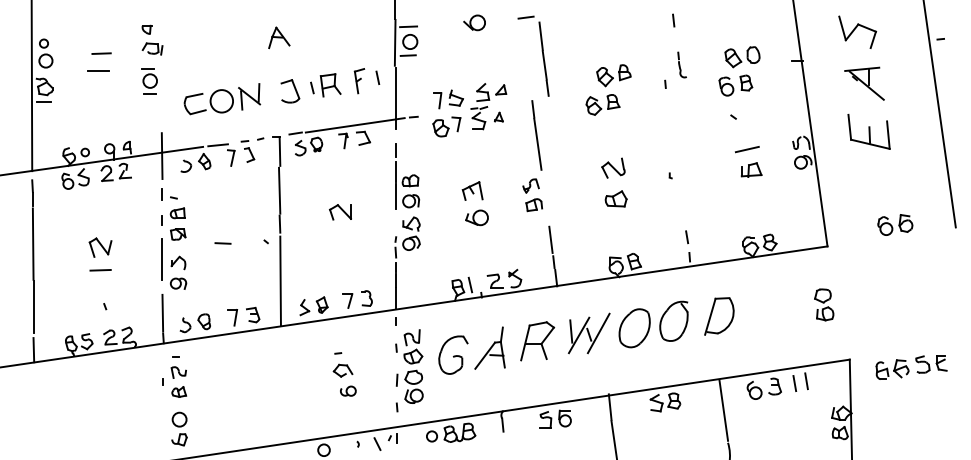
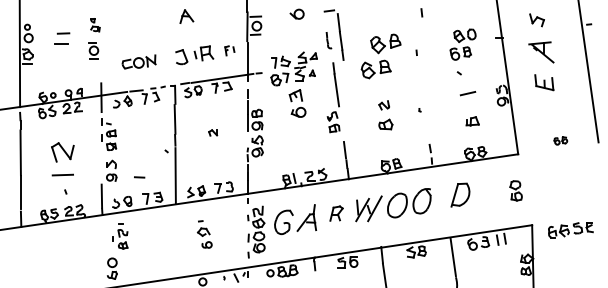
part: (856, 32) -> (536, 20), size x0.6
part: (278, 37) -> (186, 16), moved
part: (152, 40) -> (95, 25), size x0.7
part: (681, 64) -> (328, 40), moved
part: (366, 80) -> (229, 50), size x0.6
part: (607, 88) -> (380, 55), size x1.4
part: (221, 98) -> (138, 61), size x0.7
part: (869, 131) -> (544, 82), size x0.7
part: (614, 168) -> (384, 105), size x0.7
part: (751, 170) -> (472, 121), moved
part: (475, 203) -> (297, 103), moved
part: (339, 211) -> (212, 132), size x0.6
part: (895, 224) -> (560, 140), size x0.6
line: (222, 243) -> (139, 177), moved
part: (99, 254) -> (62, 159), size x1.6
line: (162, 259) -> (101, 162), removed
part: (719, 315) -> (460, 194), moved
part: (537, 340) -> (336, 213), size x0.6
part: (344, 374) -> (204, 234), moved
part: (174, 377) -> (120, 236), moved

